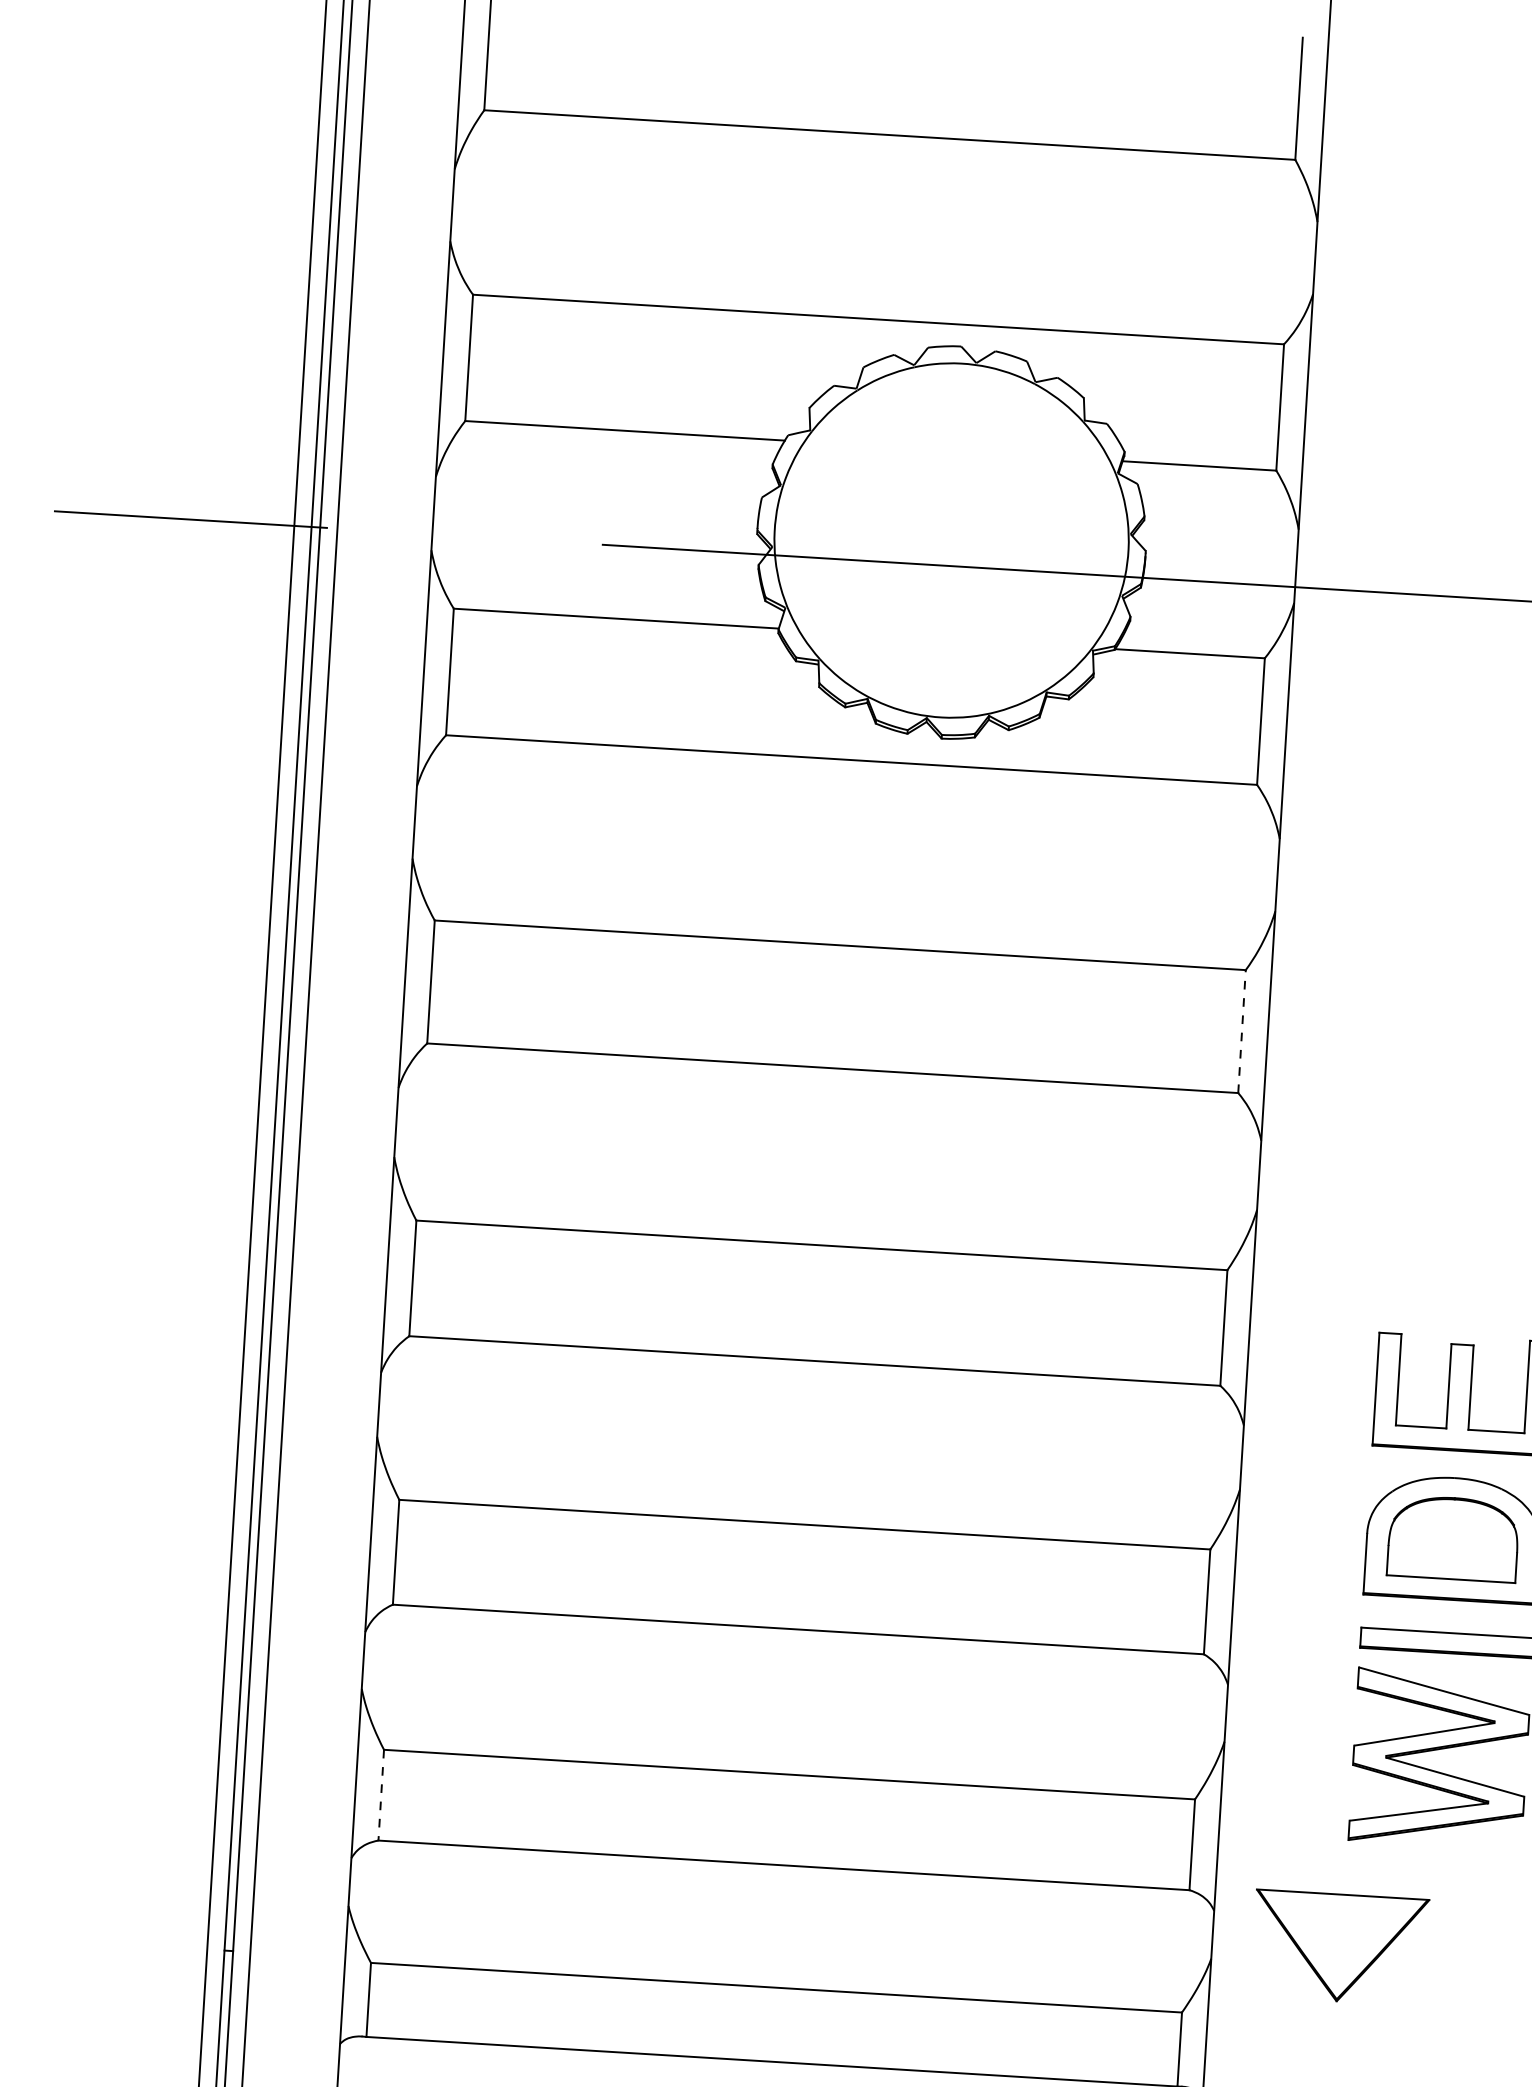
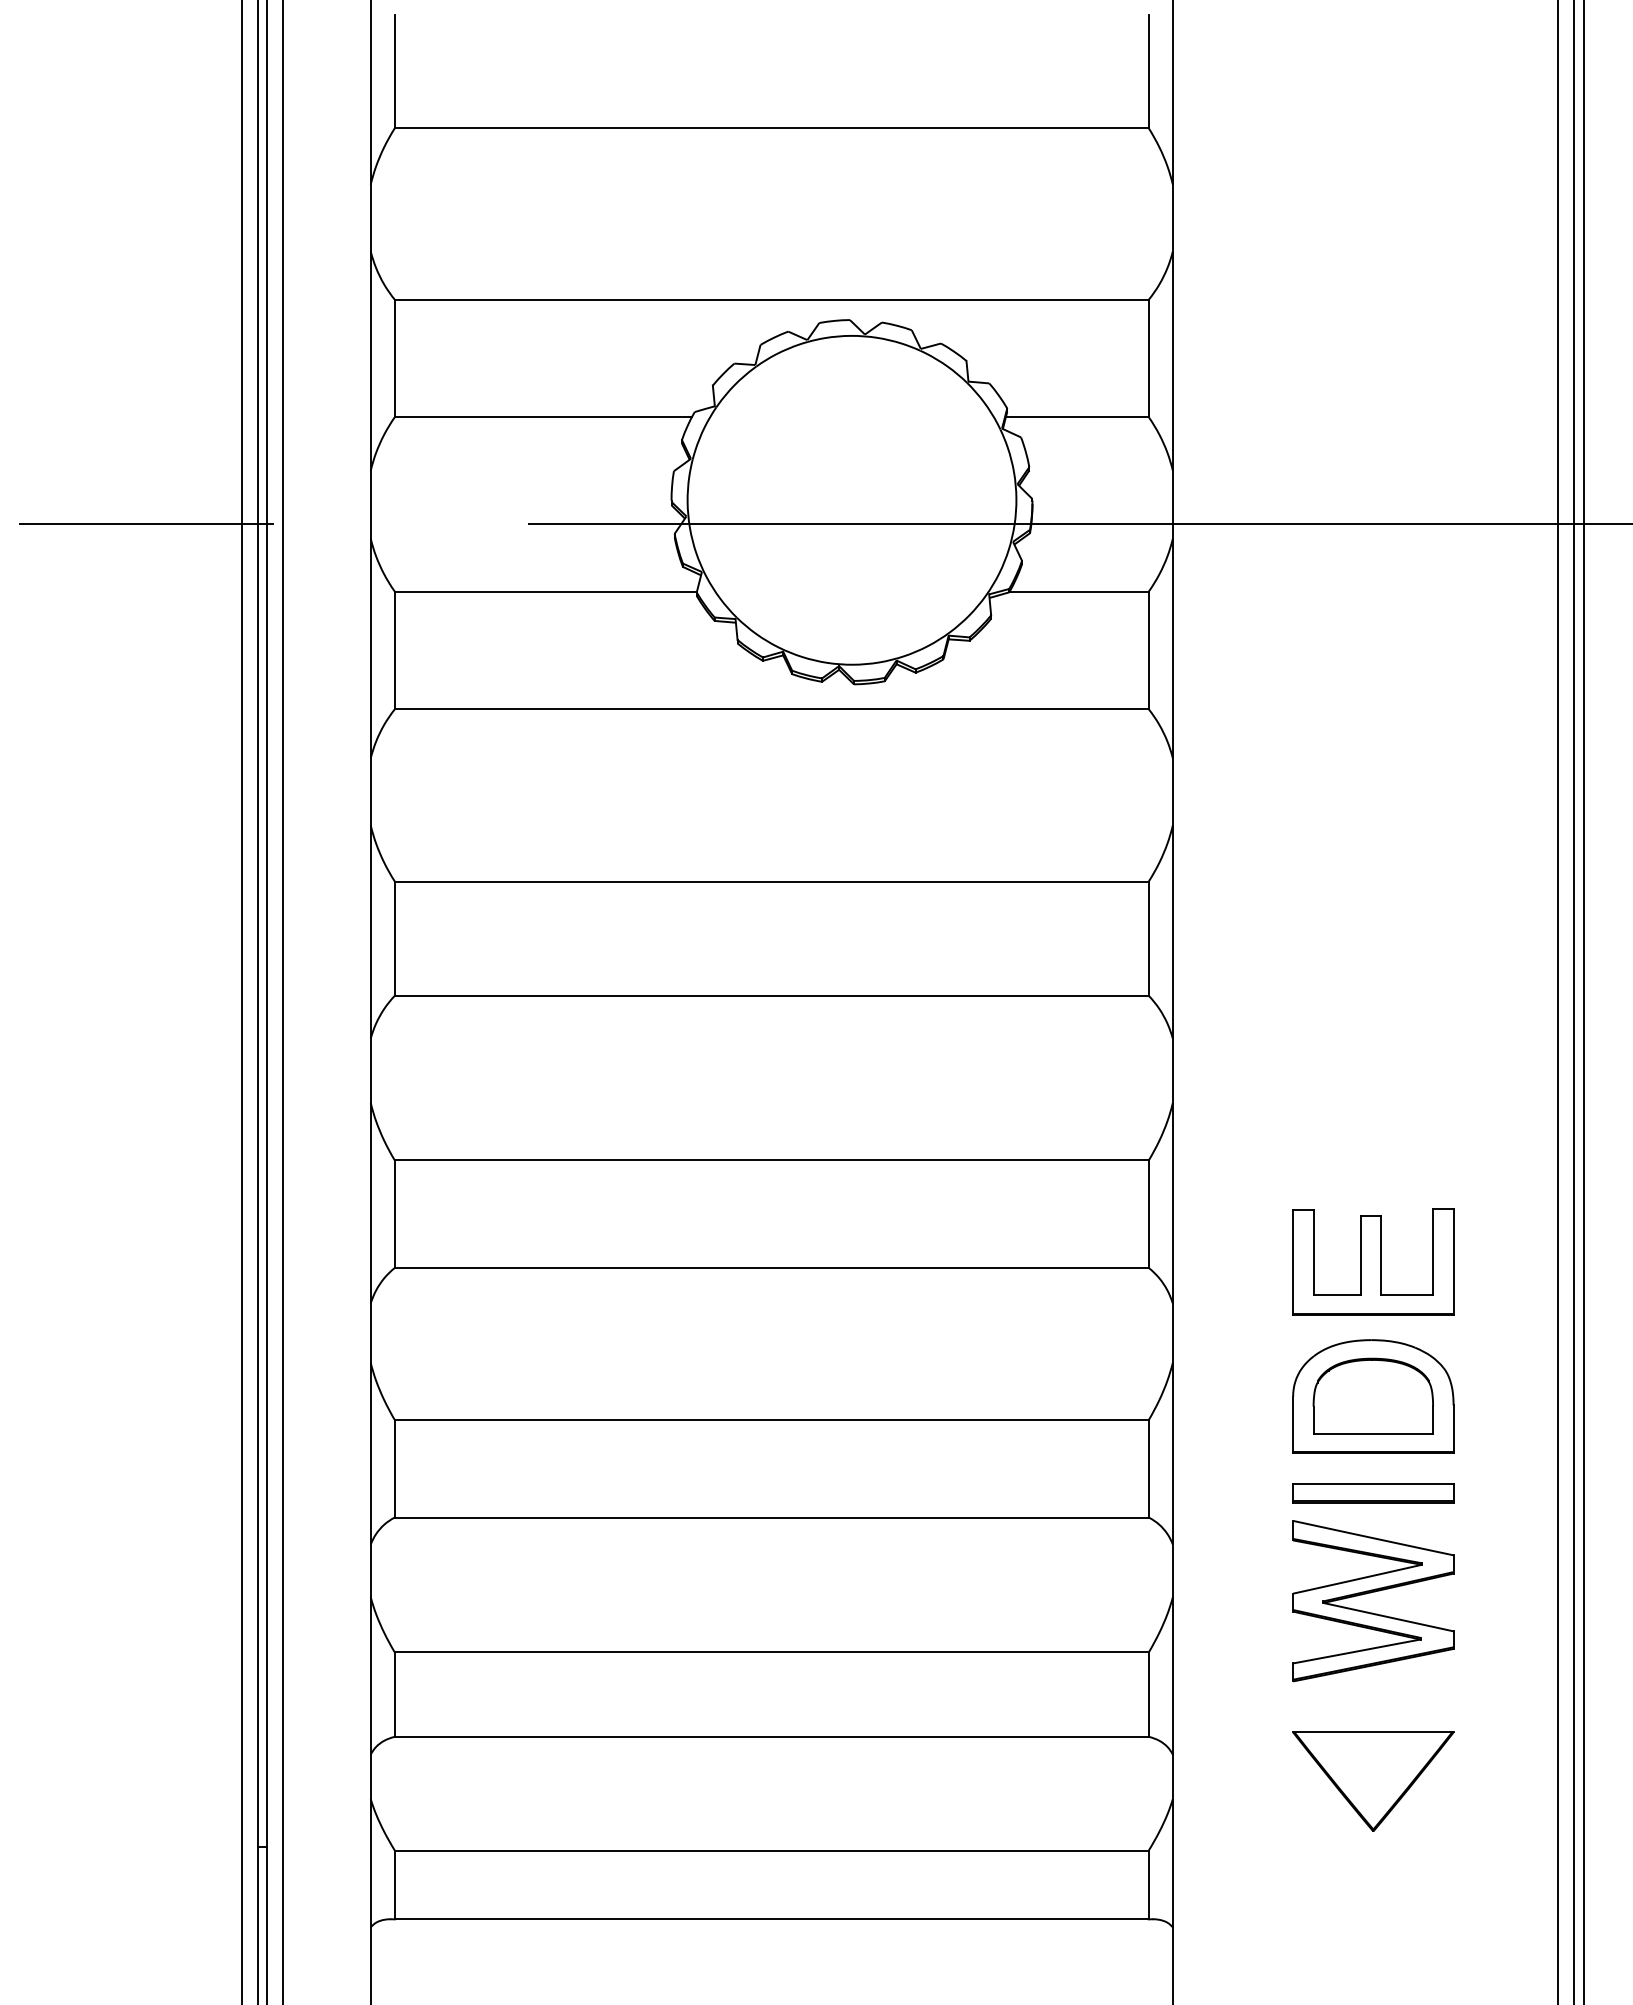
line: (1241, 1031) -> (1148, 938), dashed -> solid
line: (380, 1796) -> (394, 1695), dashed -> solid
part: (1340, 1947) -> (1373, 1781), moved

